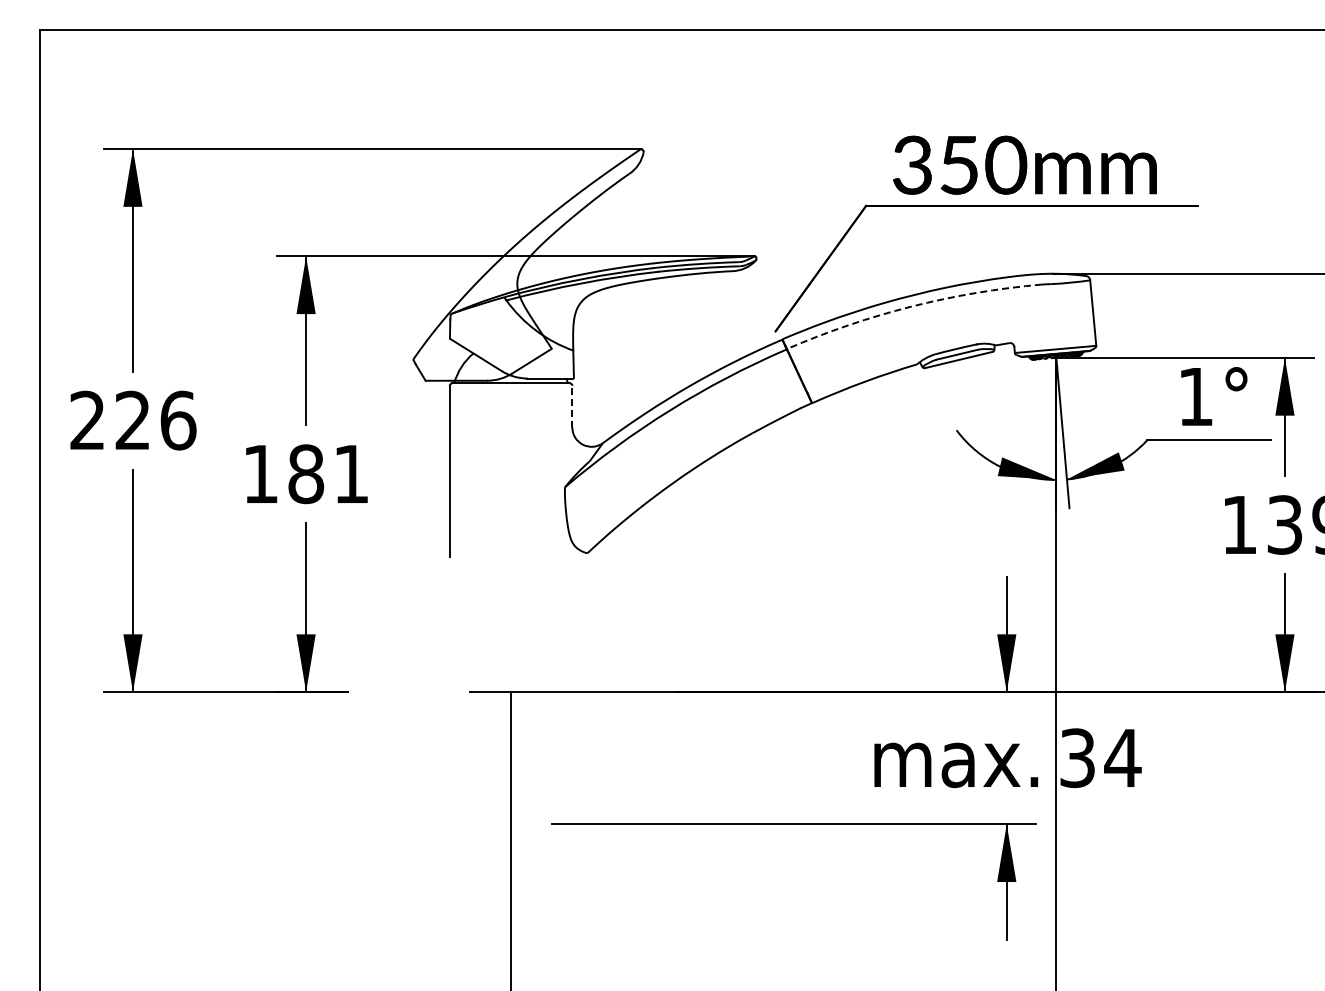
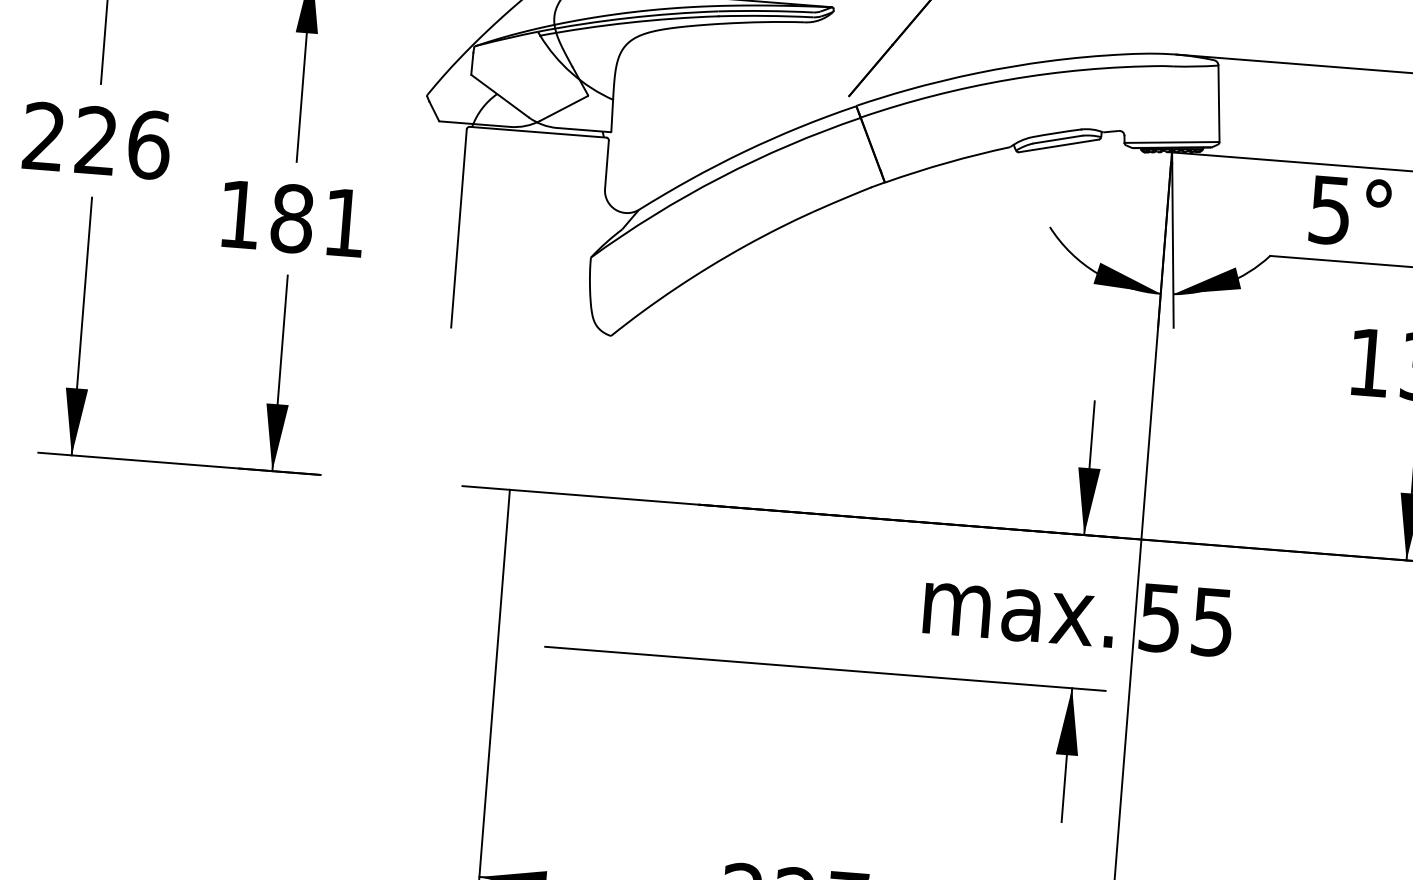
arc: (911, 306) -> (1009, 79), dashed -> solid
text: (1195, 397) -> (1329, 210), 1° -> 5°
line: (572, 406) -> (607, 164), dashed -> solid
text: (1101, 758) -> (1187, 620), 34 -> 55

